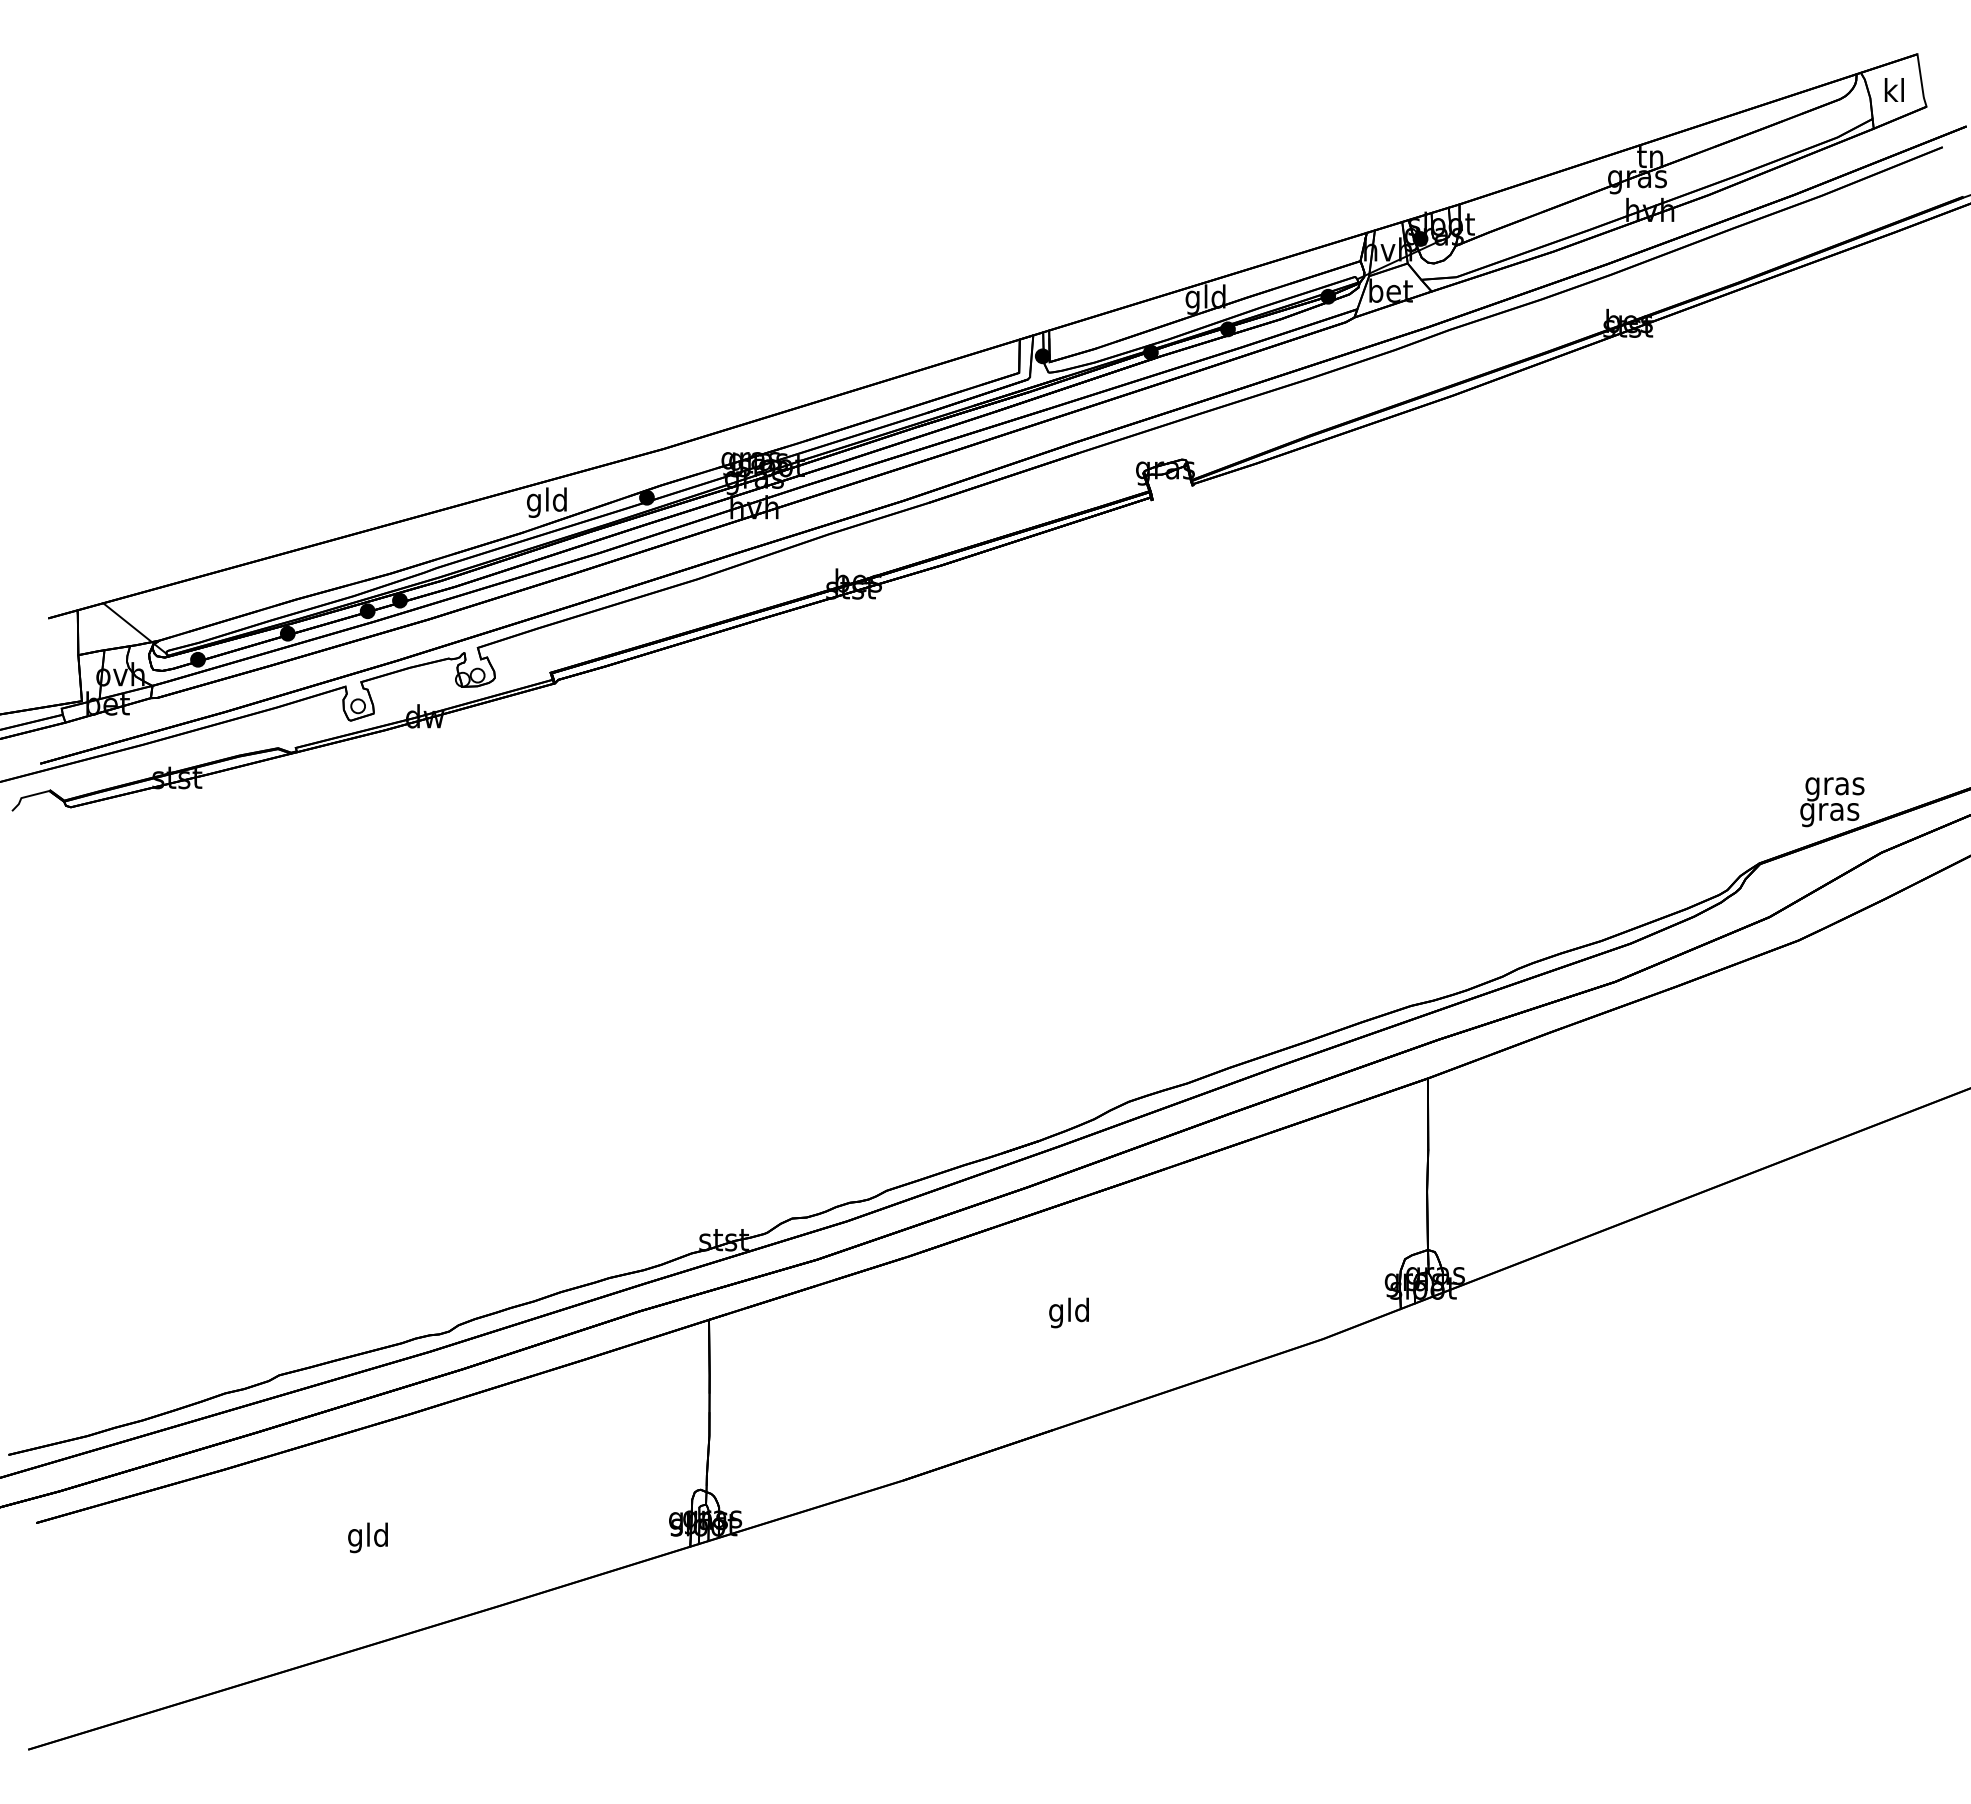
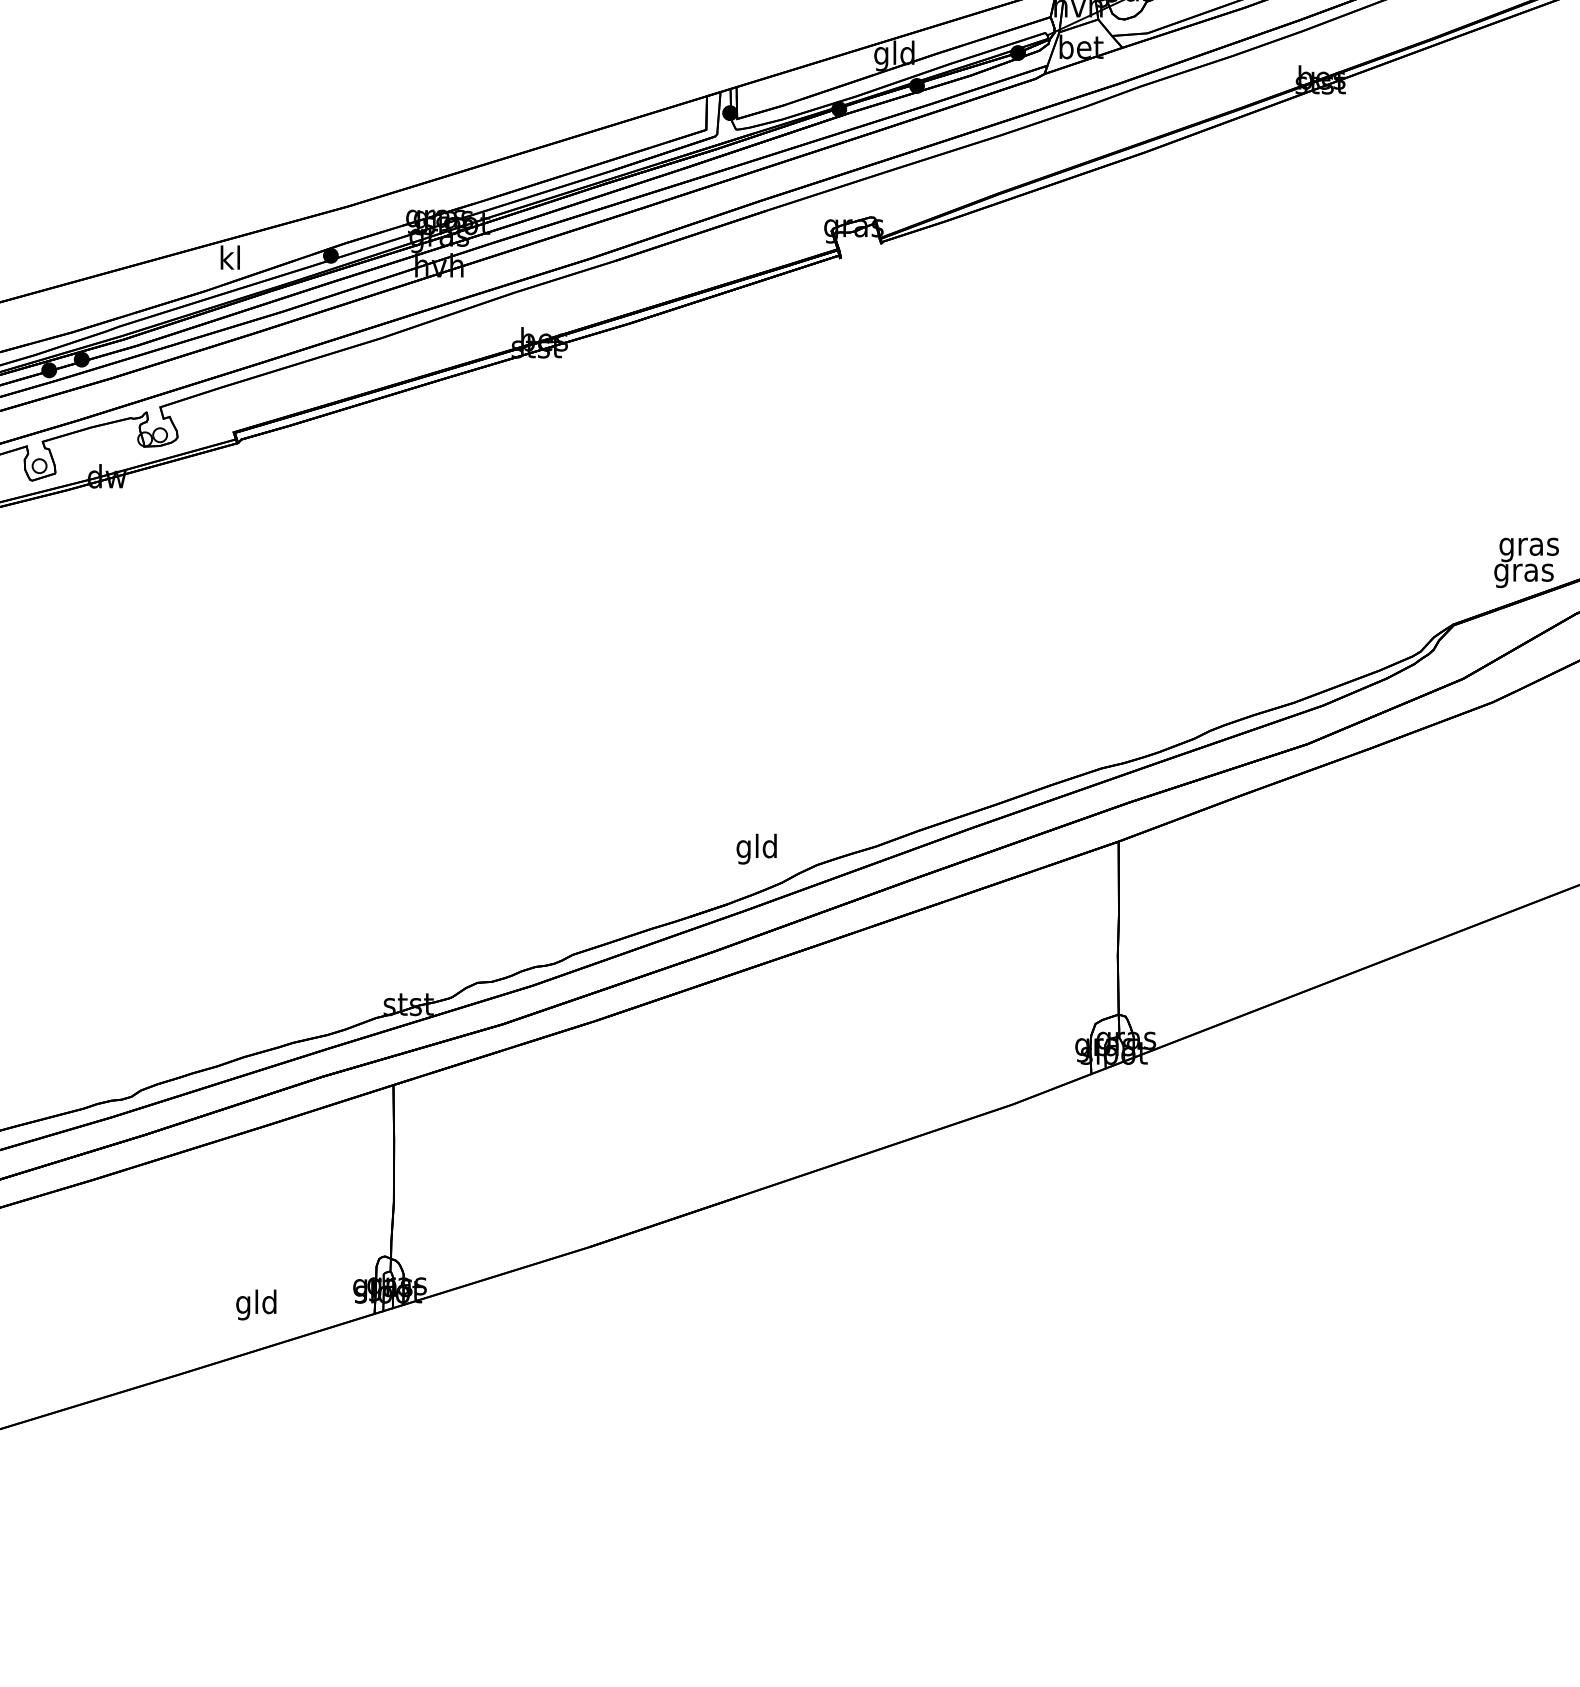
text: (546, 502) -> (229, 260), gld -> kl
text: (1068, 1312) -> (756, 848), moved
text: (367, 1537) -> (255, 1304), moved

